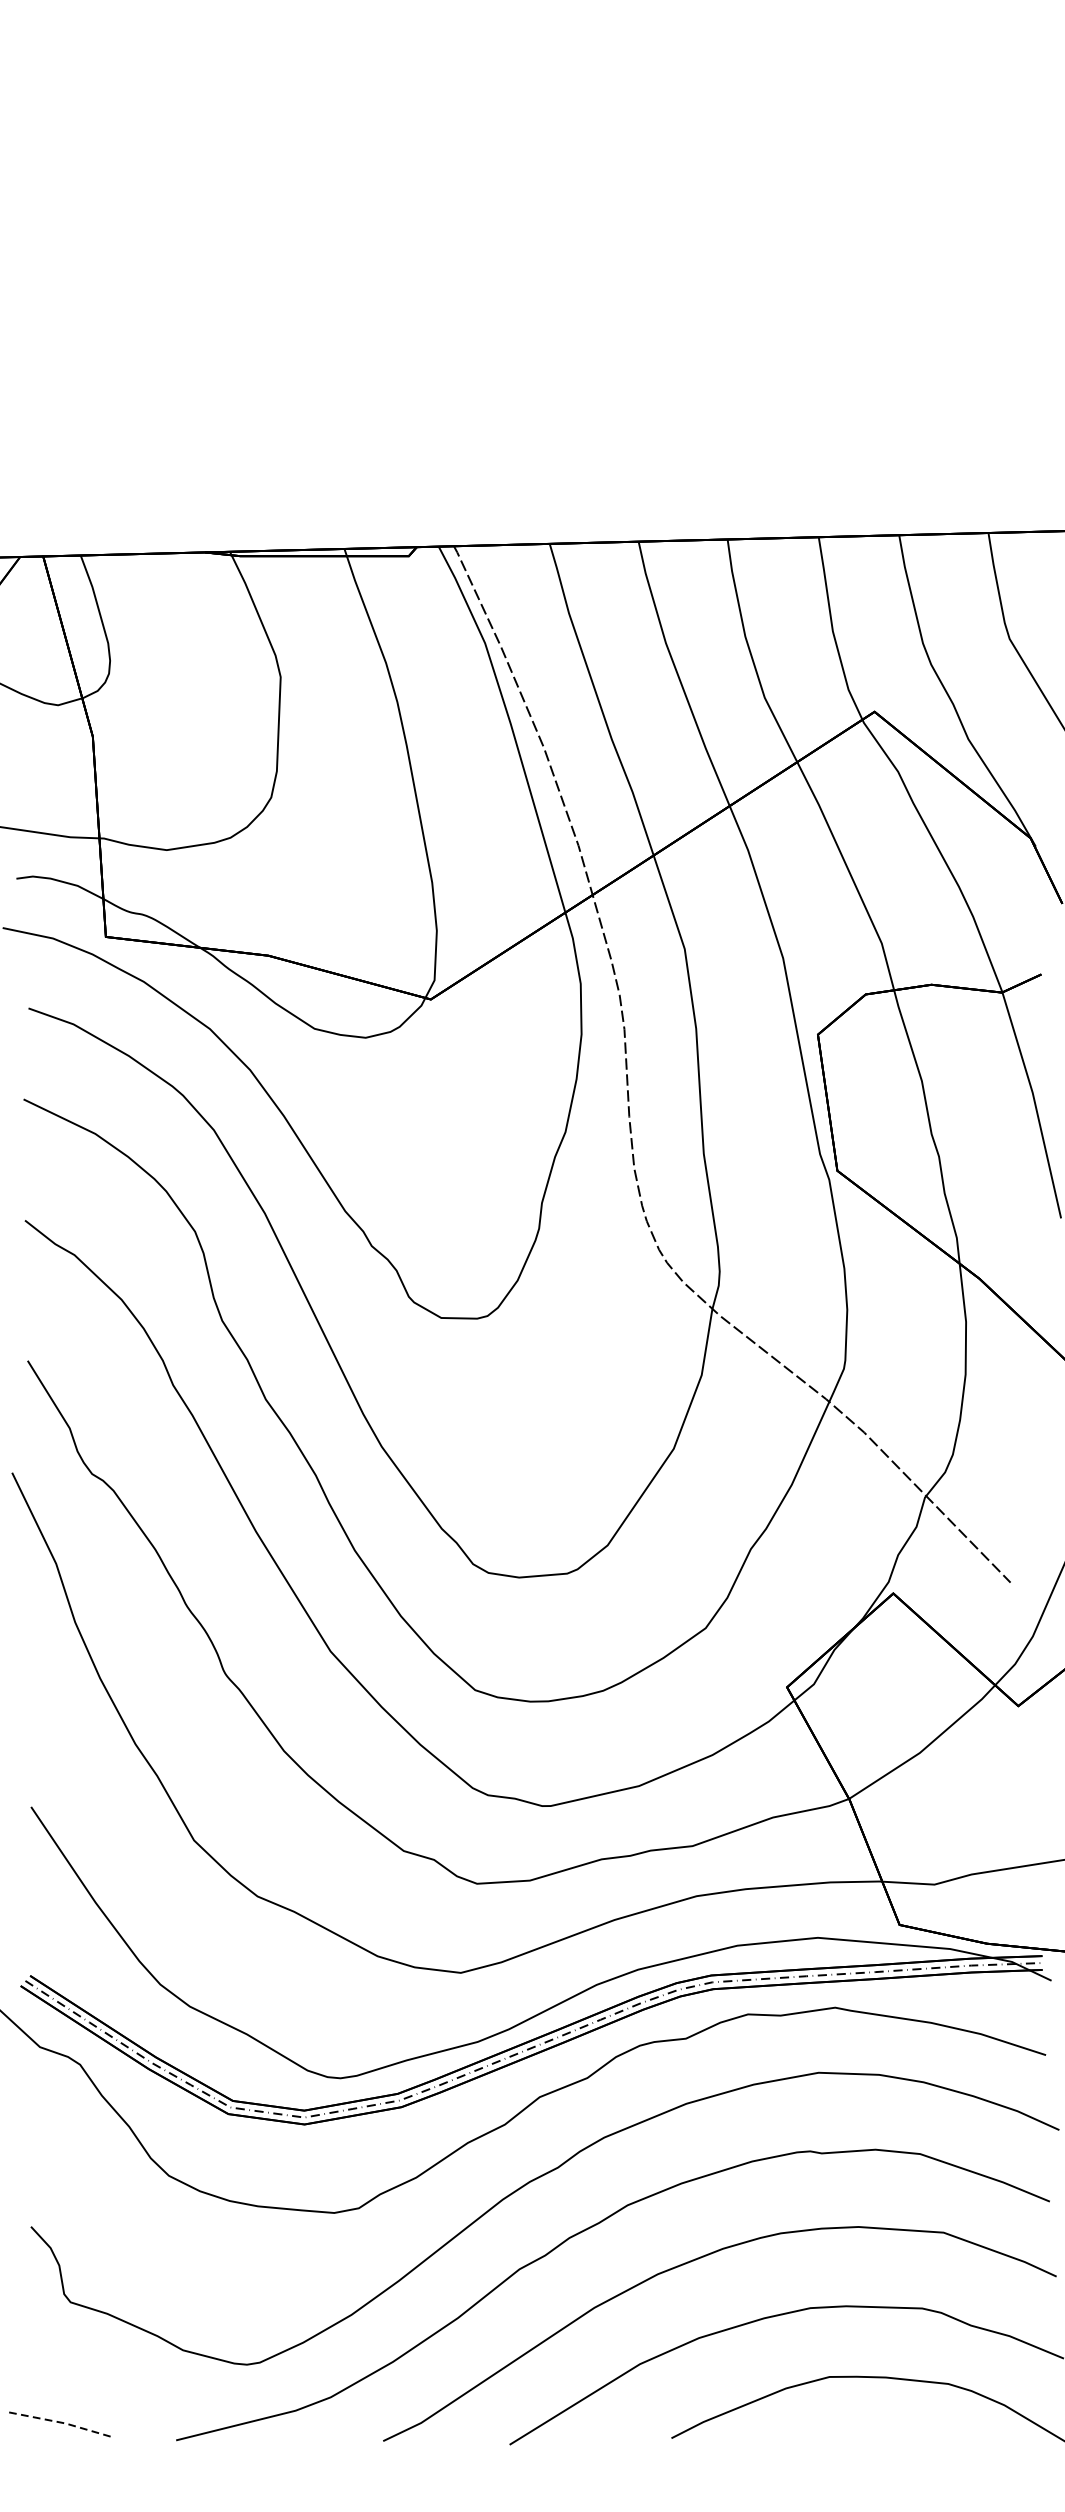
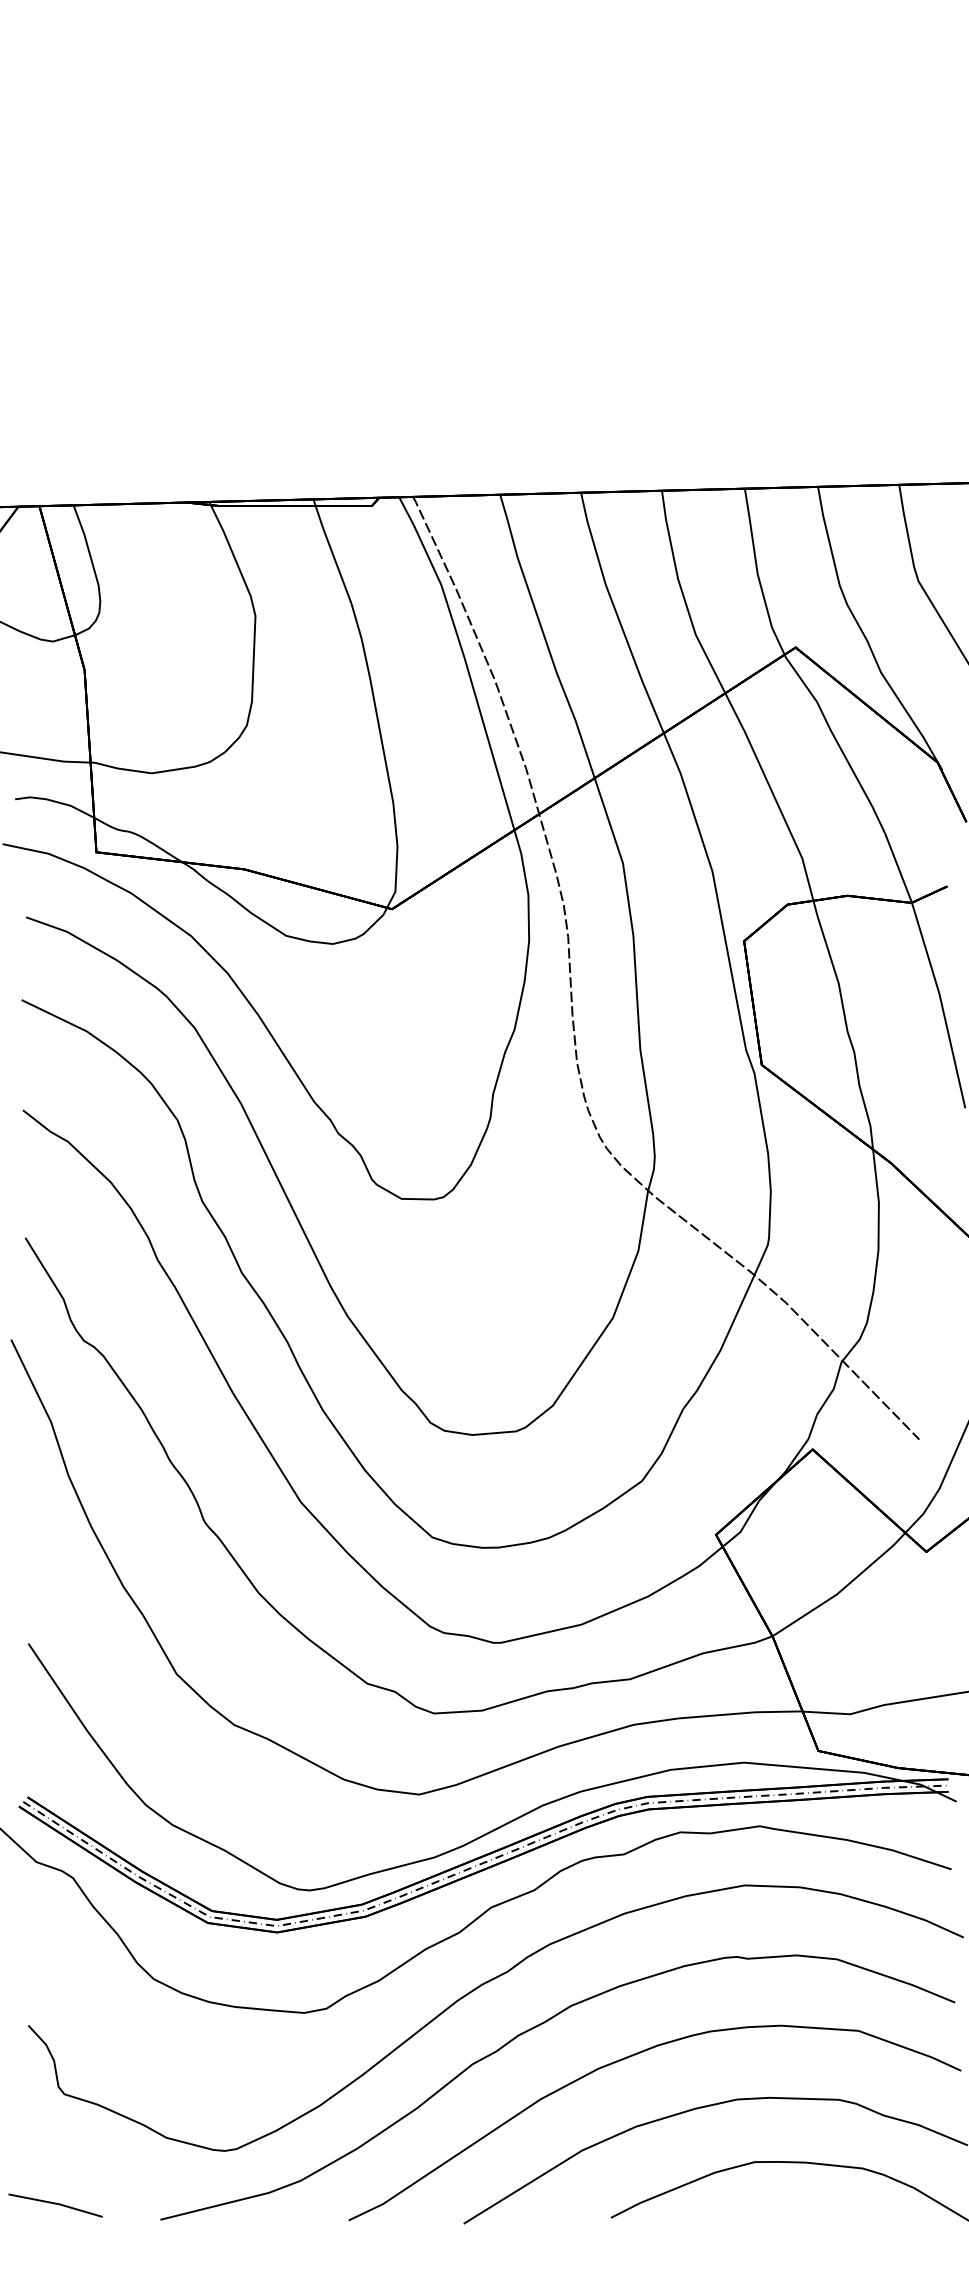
line: (63, 2422) -> (57, 2203), dashed -> solid

